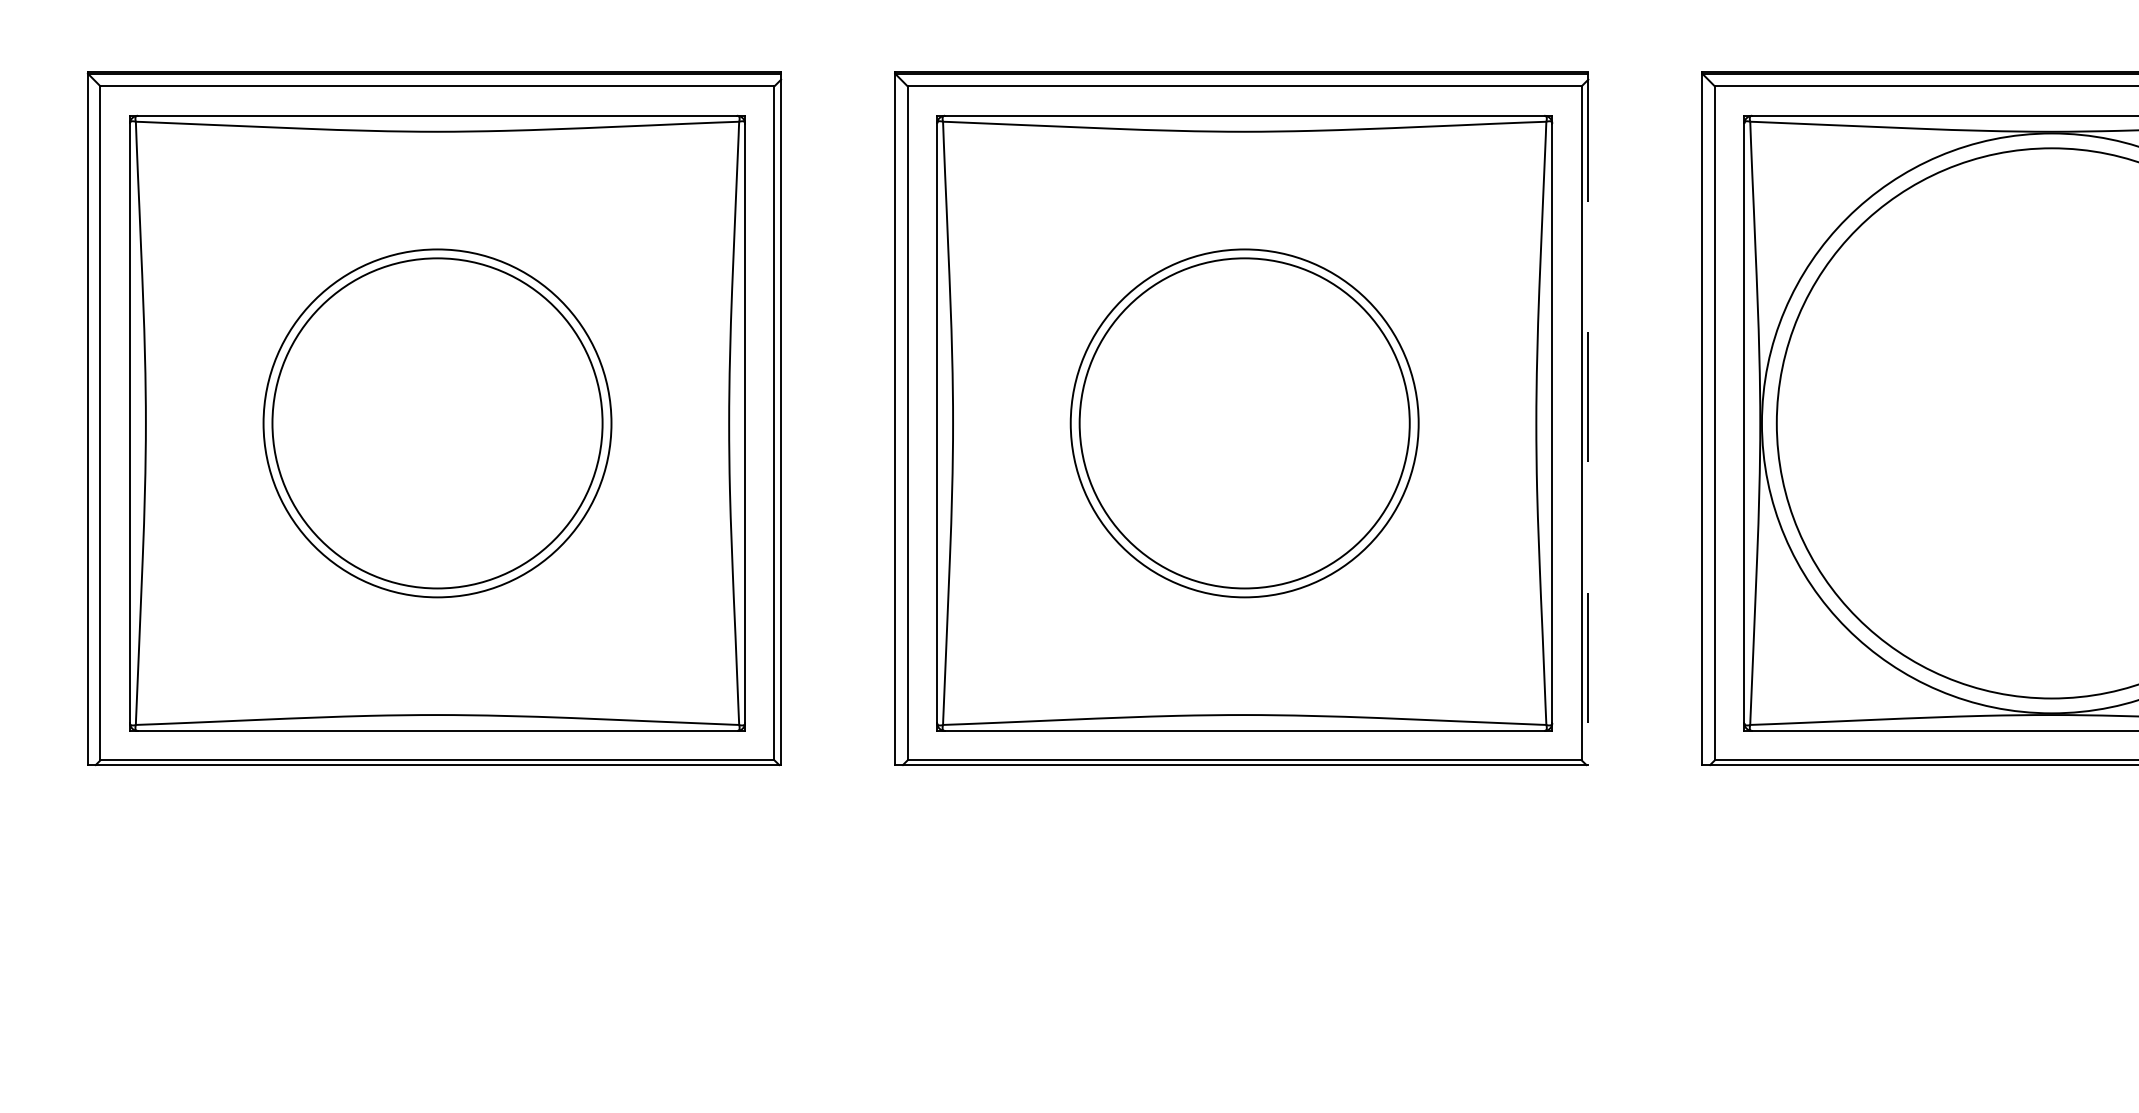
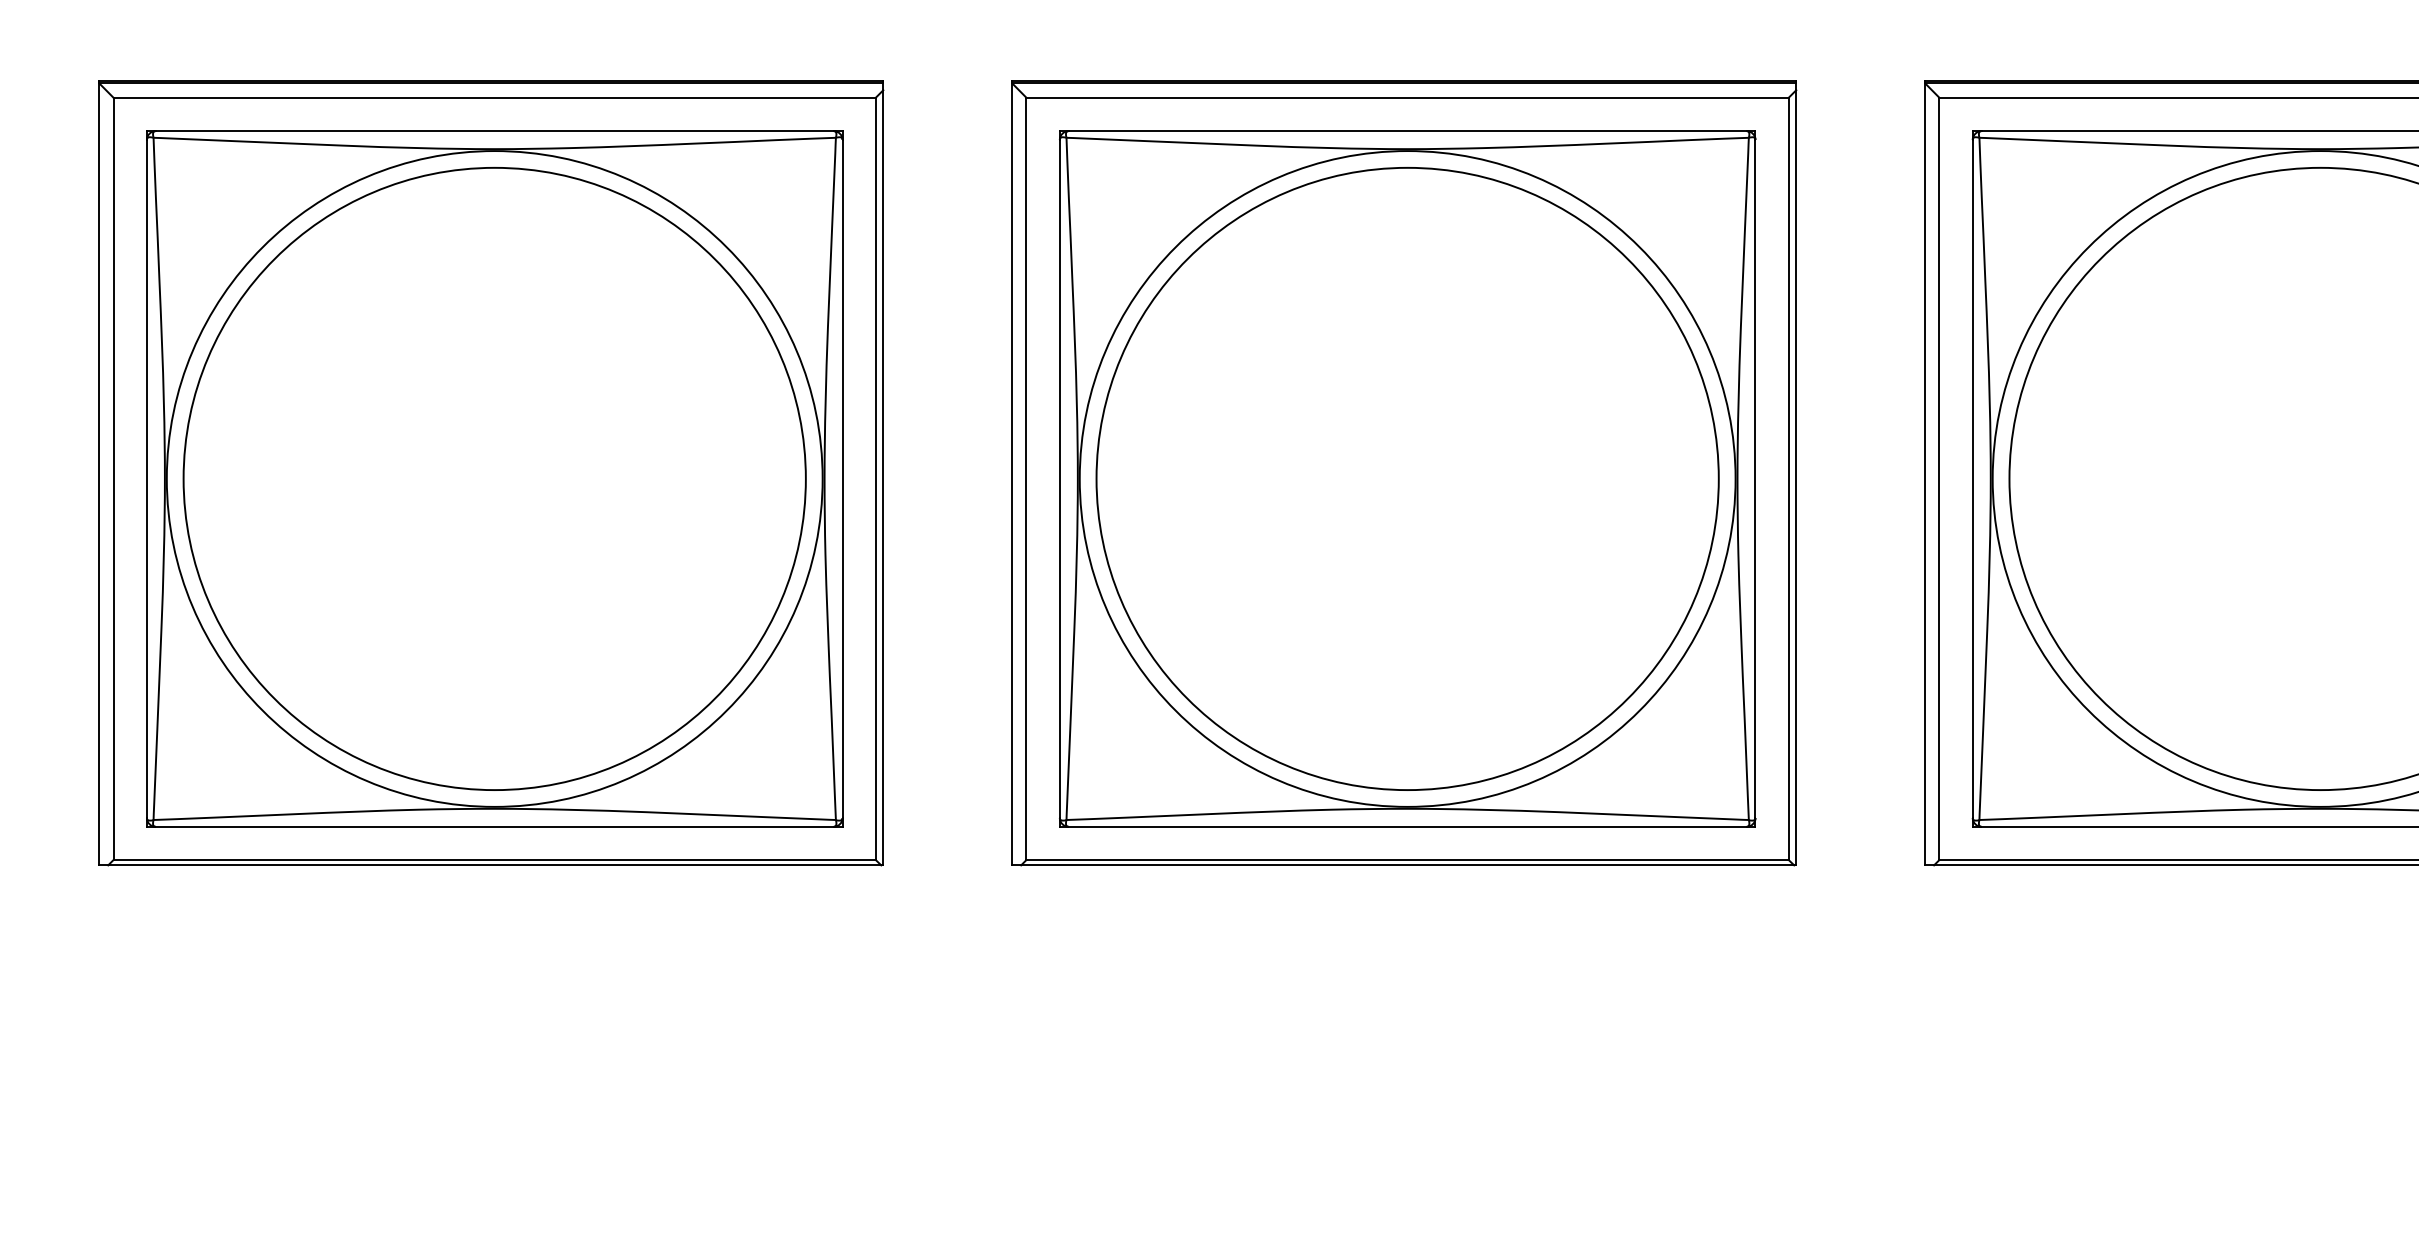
line: (1588, 418) -> (1796, 473), dashed -> solid
circle: (437, 423) -> (494, 479), size x1.67
circle: (437, 423) -> (494, 479), size x1.67
circle: (1244, 423) -> (1407, 479), size x1.67
circle: (1244, 423) -> (1407, 479), size x1.67

